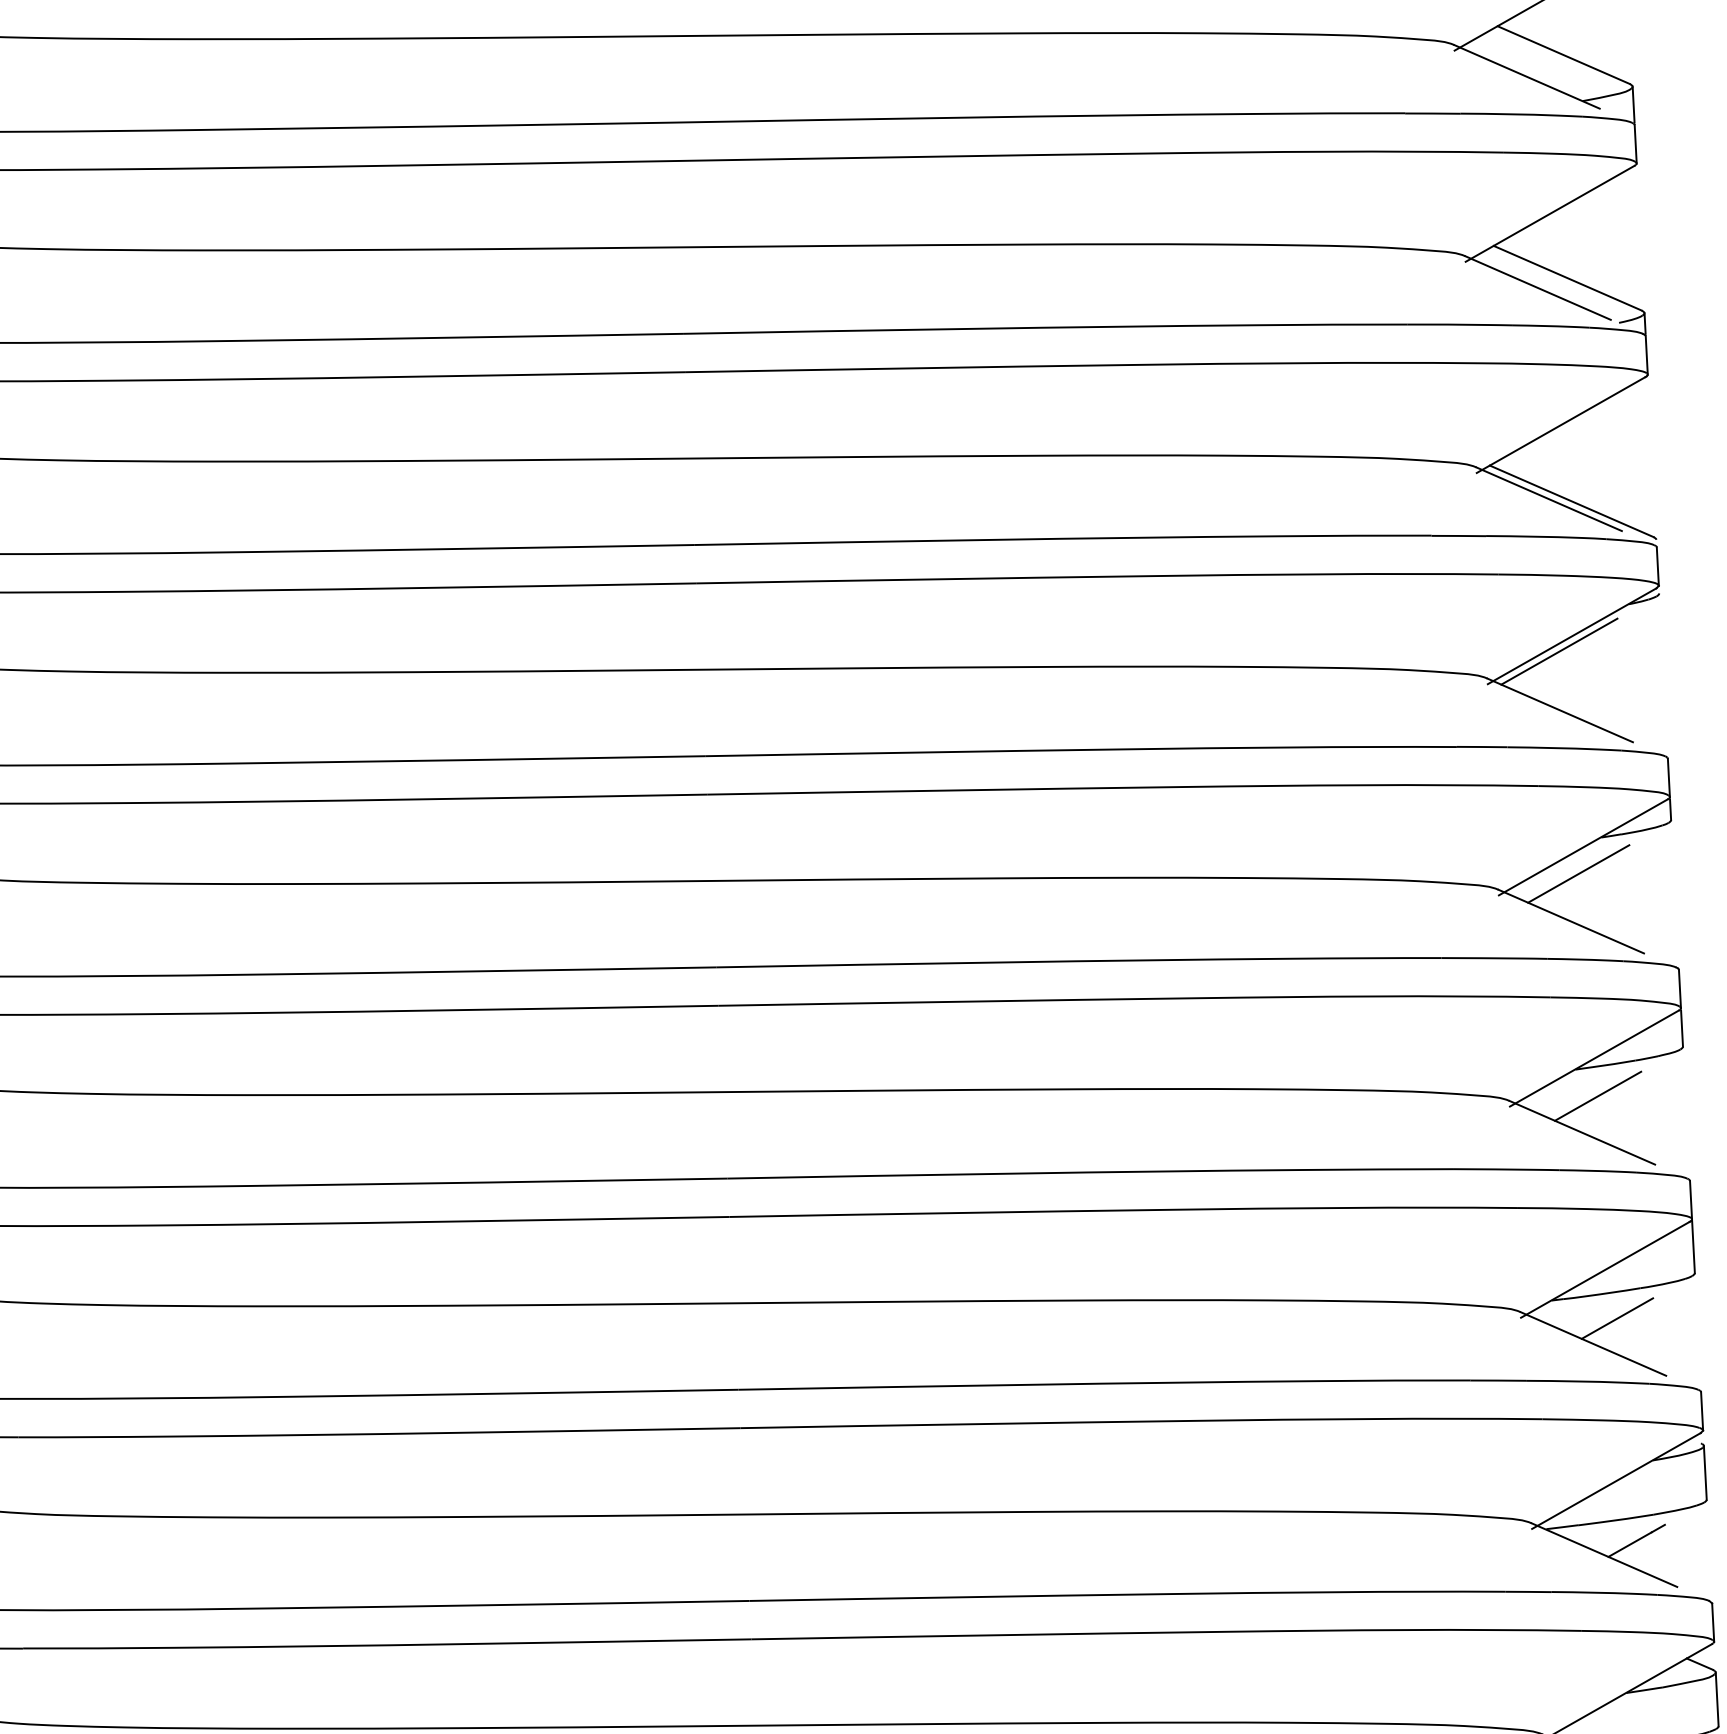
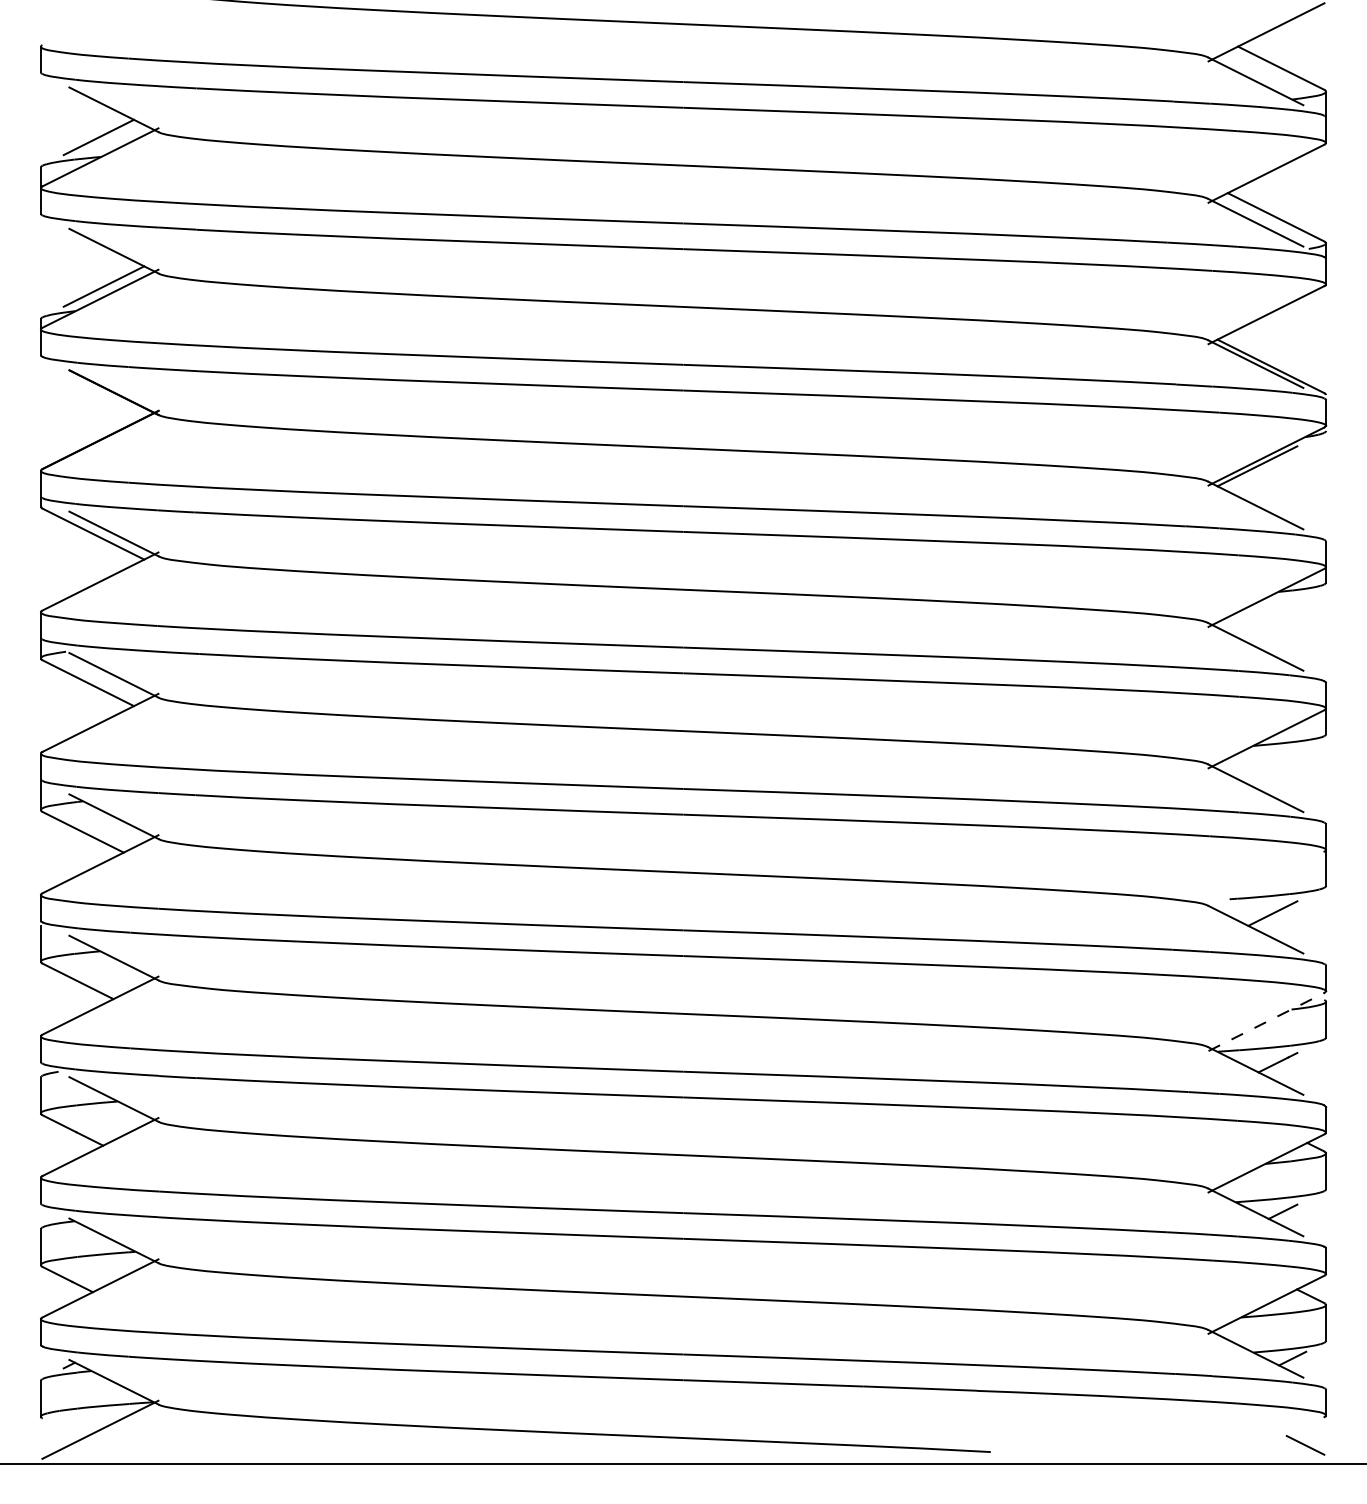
line: (1578, 874) -> (1262, 615), removed
line: (1597, 1096) -> (1267, 764), removed
line: (1605, 1269) -> (1266, 880), removed
line: (1616, 1481) -> (1266, 1022), solid -> dashed

